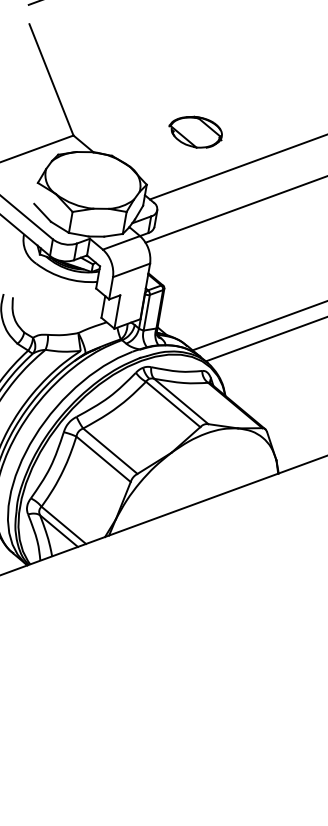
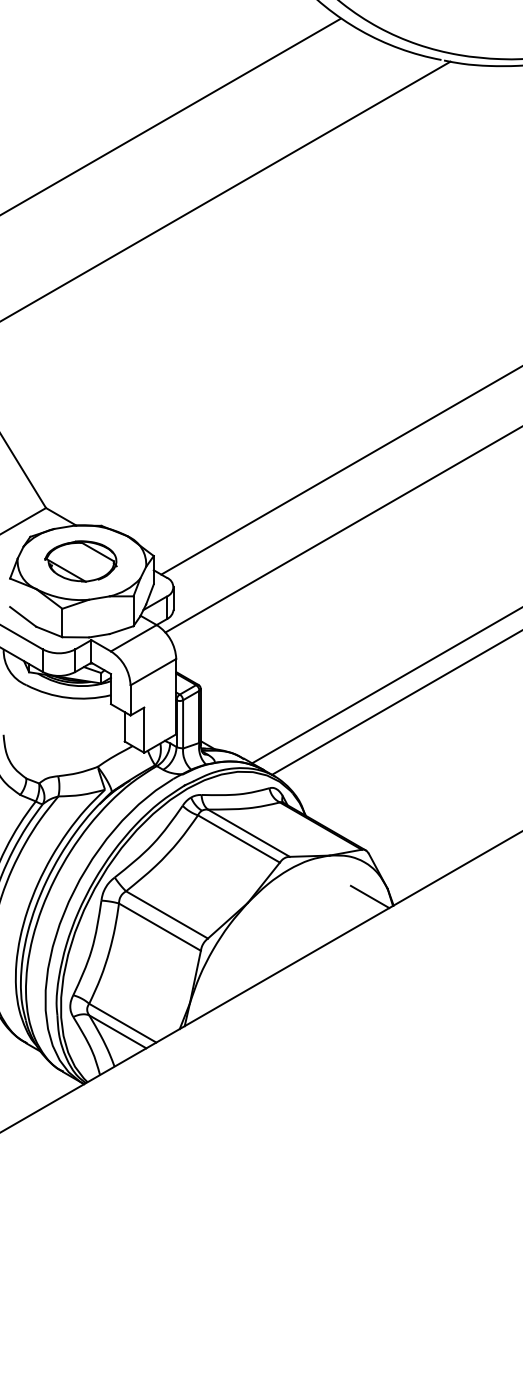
part: (195, 132) -> (80, 561), moved
line: (262, 463) -> (369, 896), added

